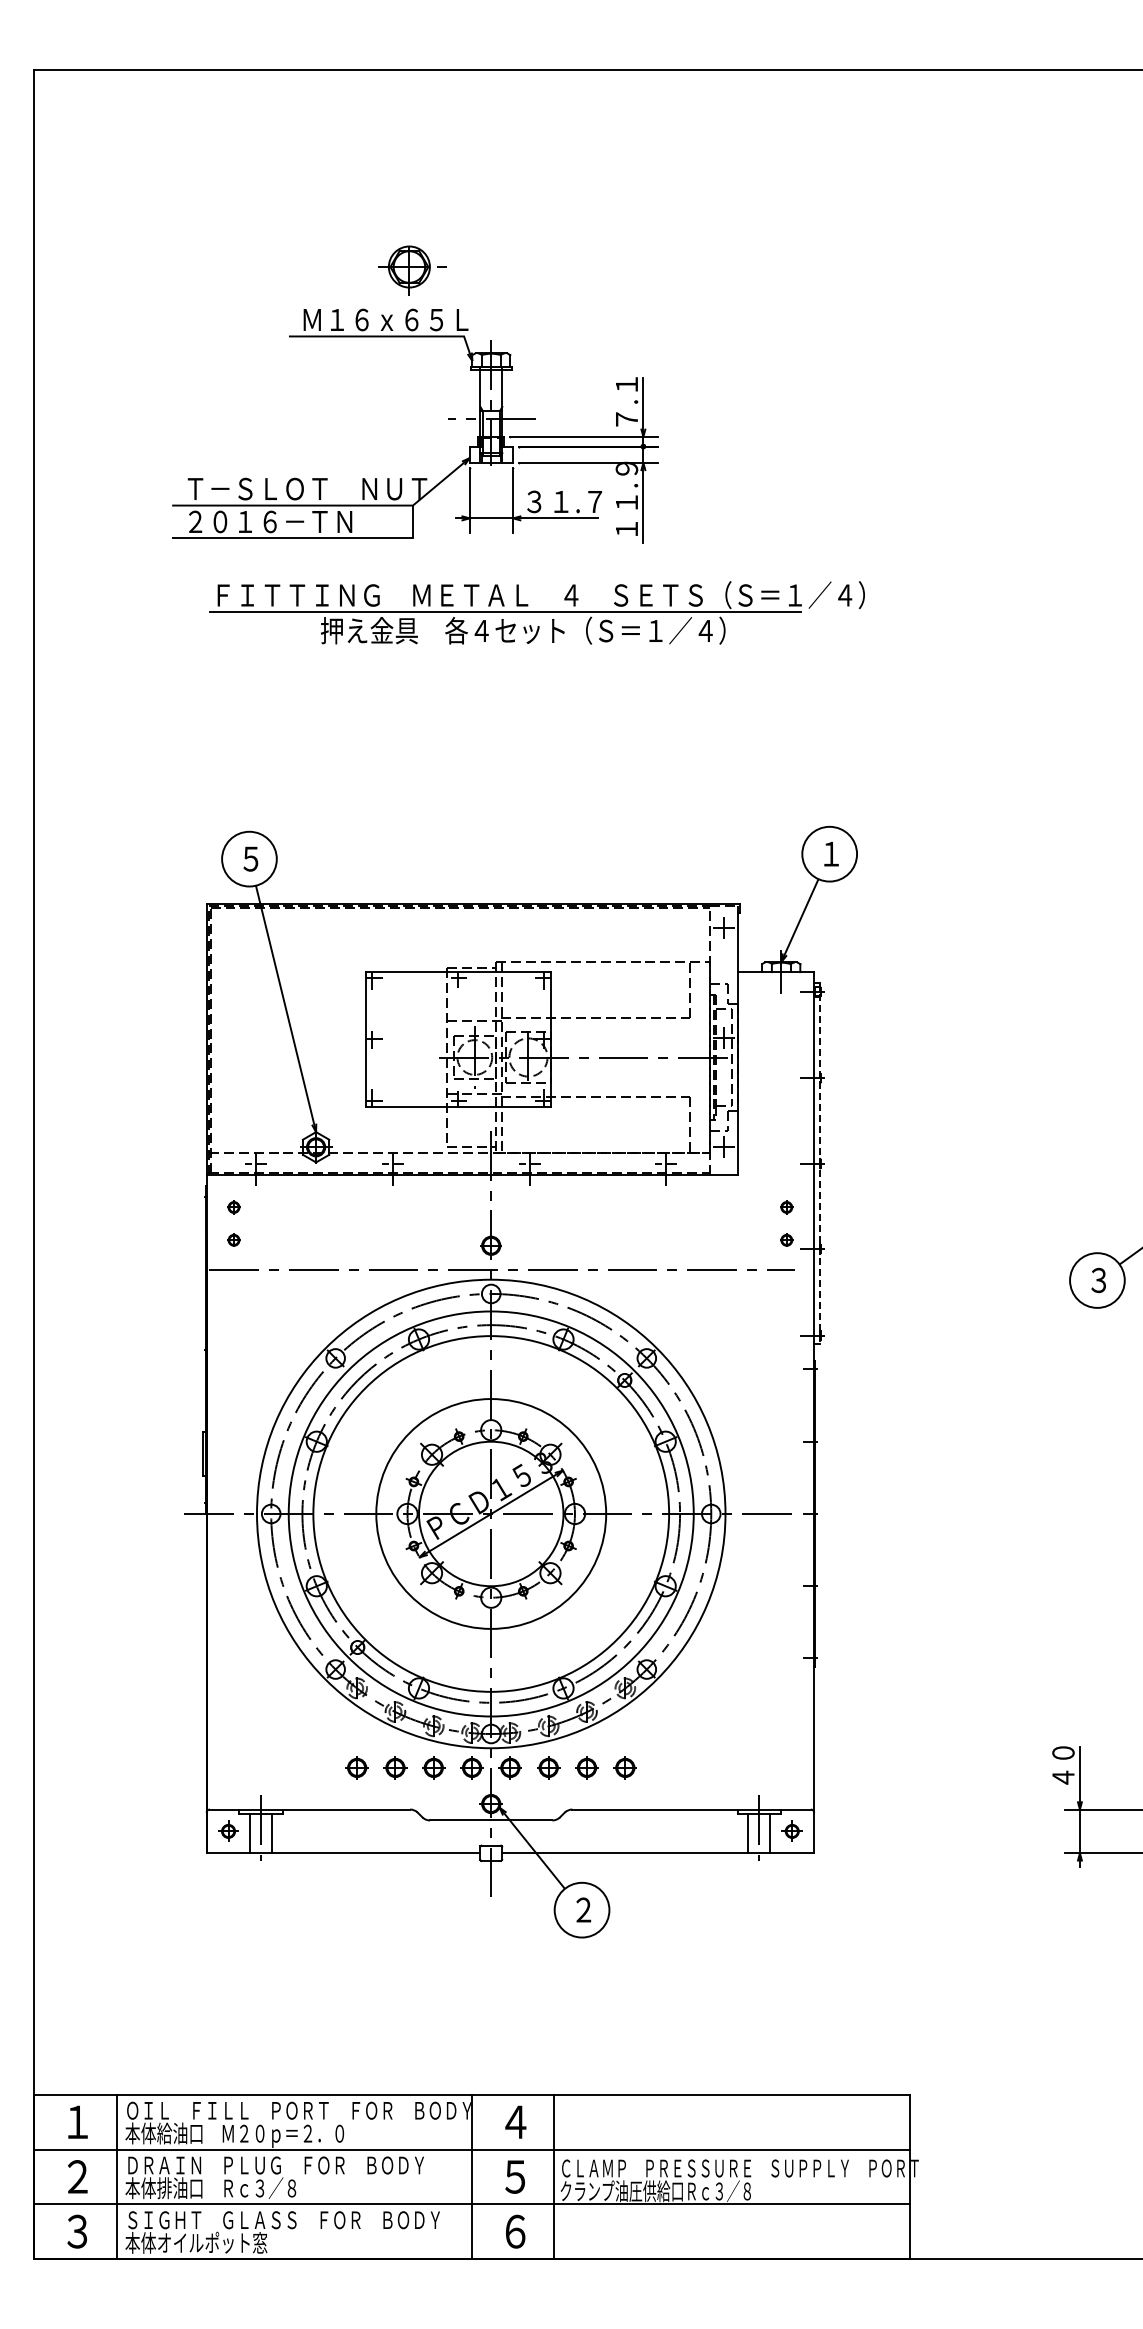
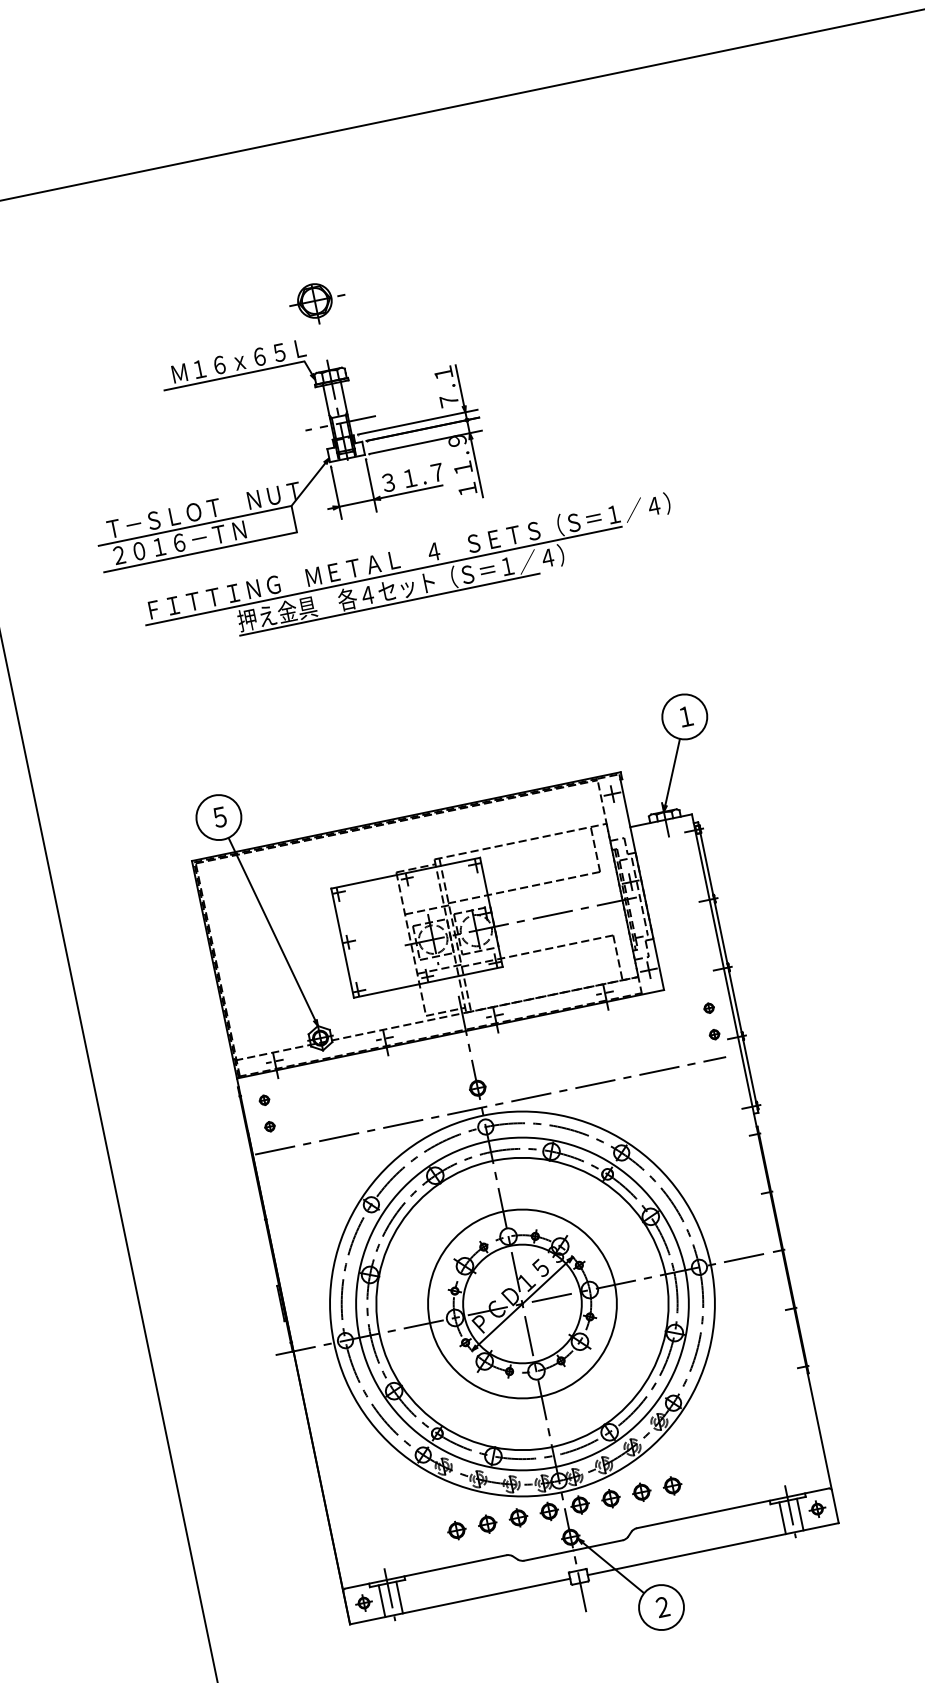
part: (412, 270) -> (317, 303), moved
line: (505, 647) -> (389, 604), added
line: (819, 1163) -> (728, 967), dashed -> solid

